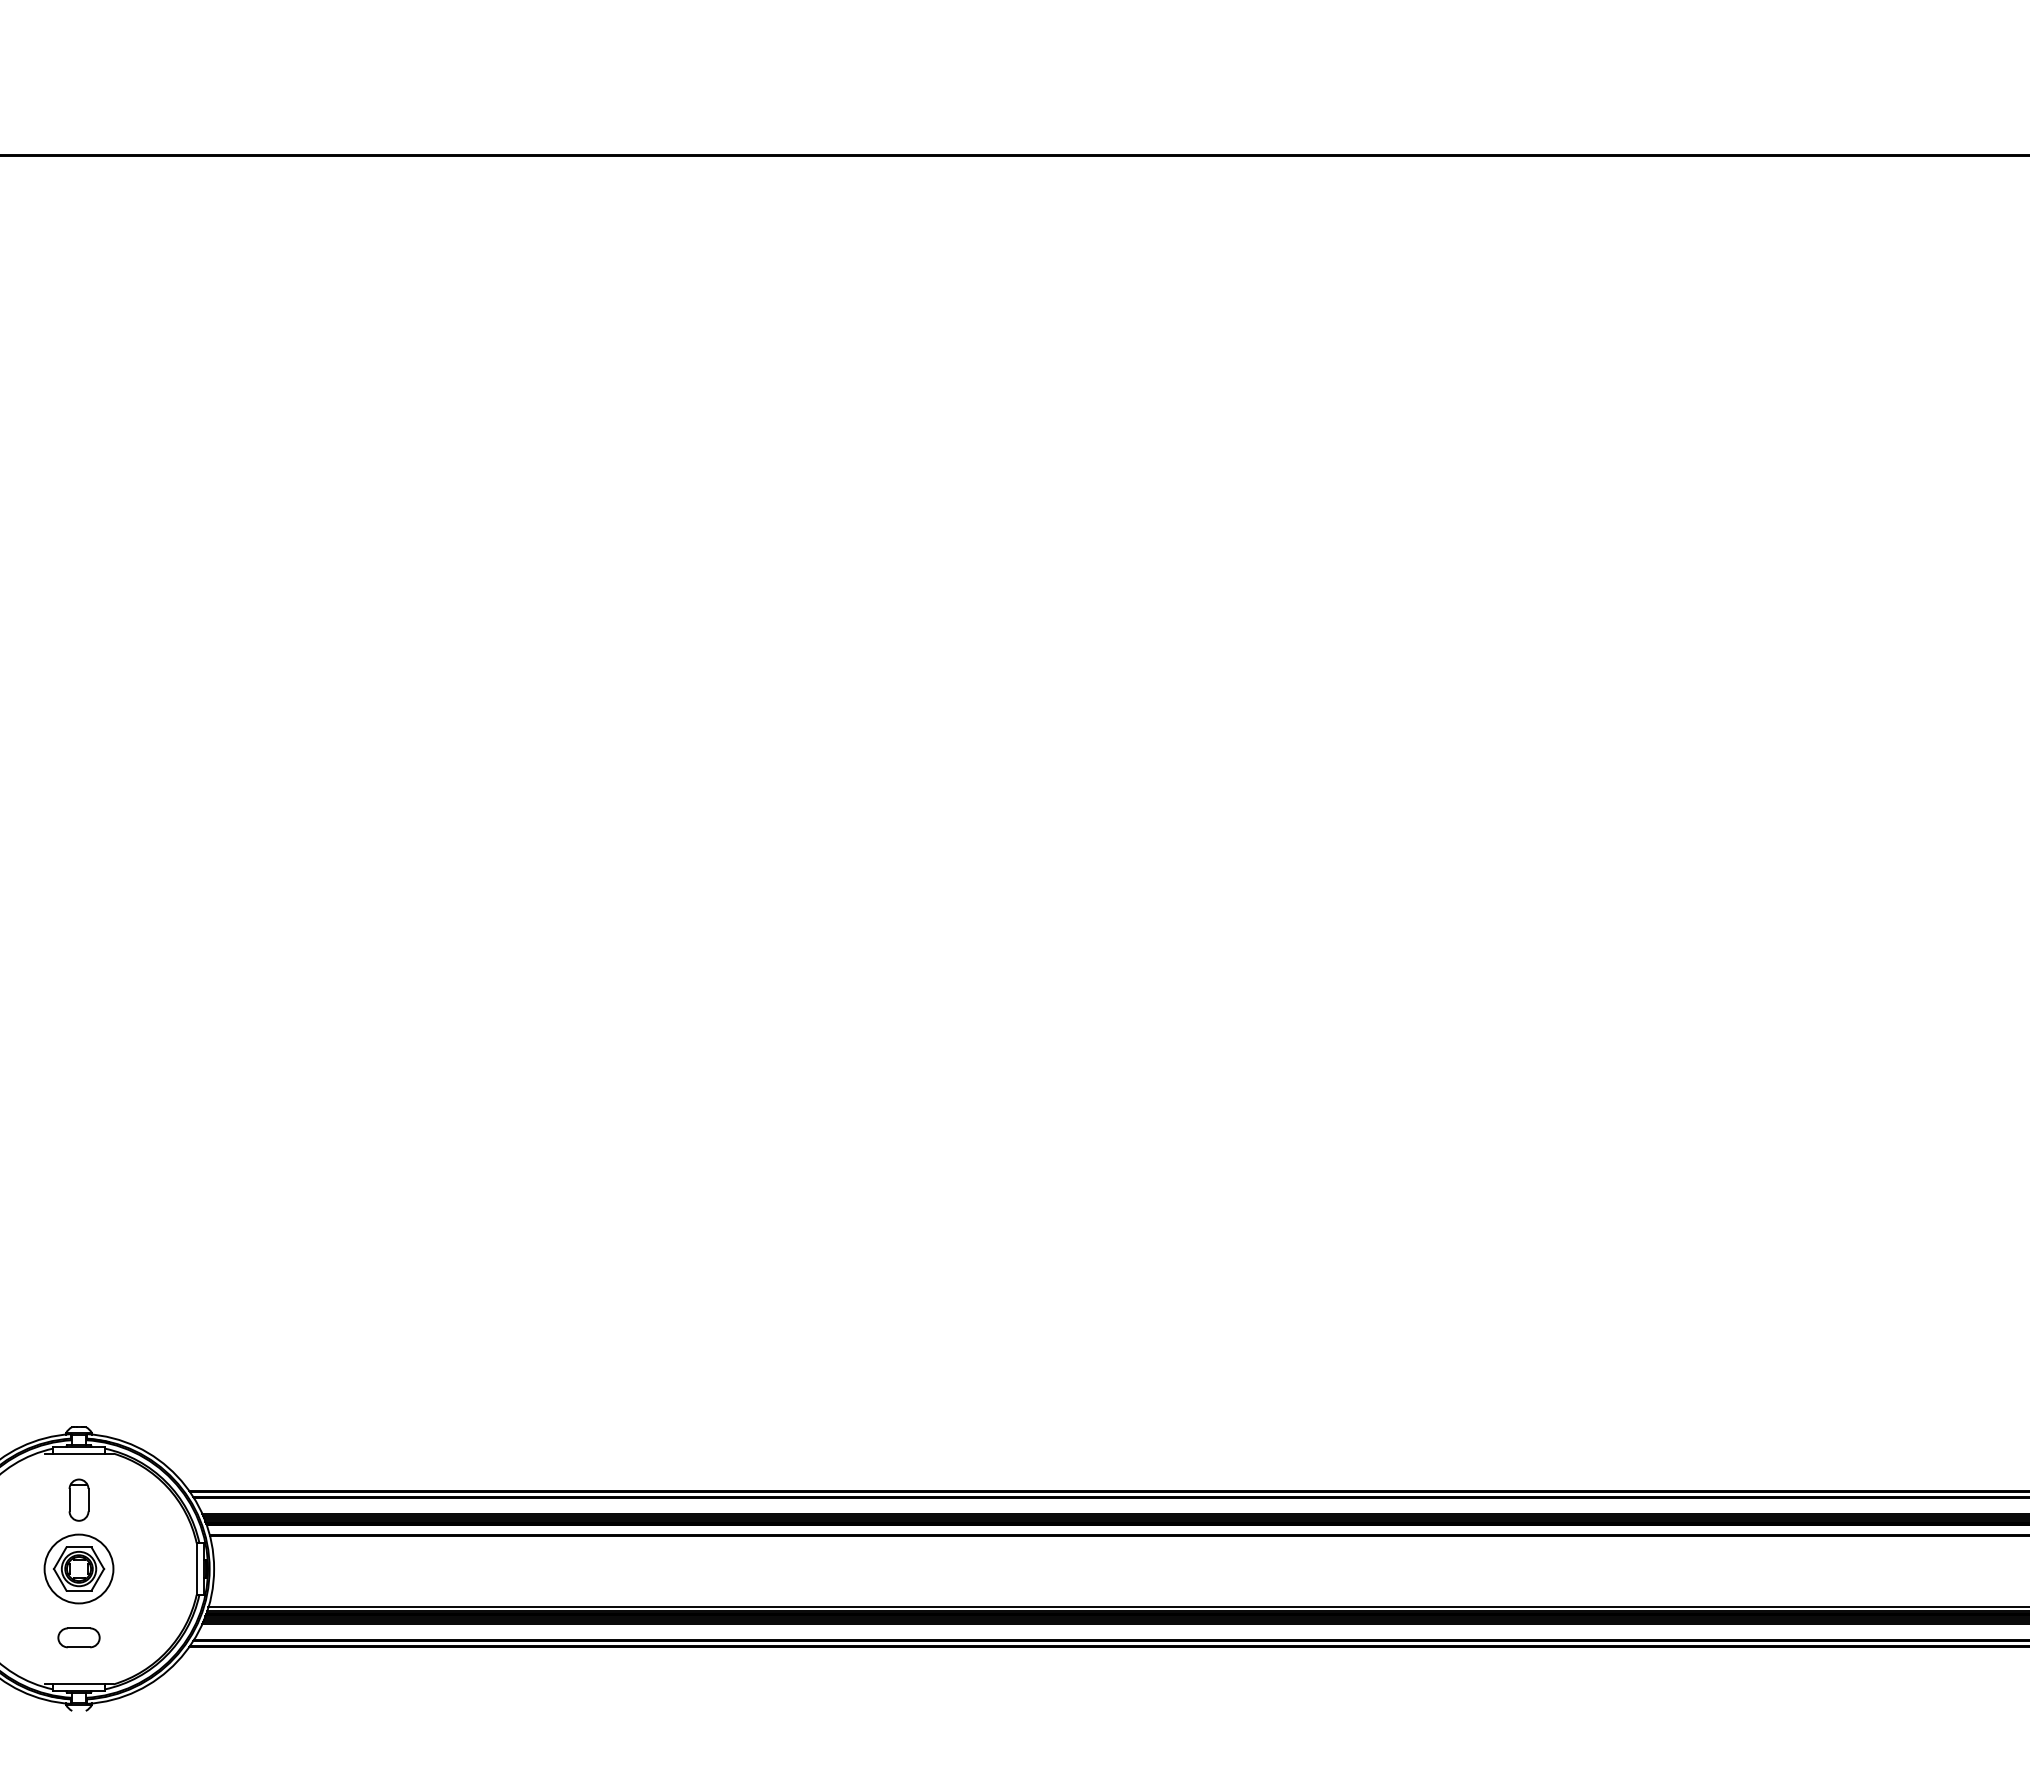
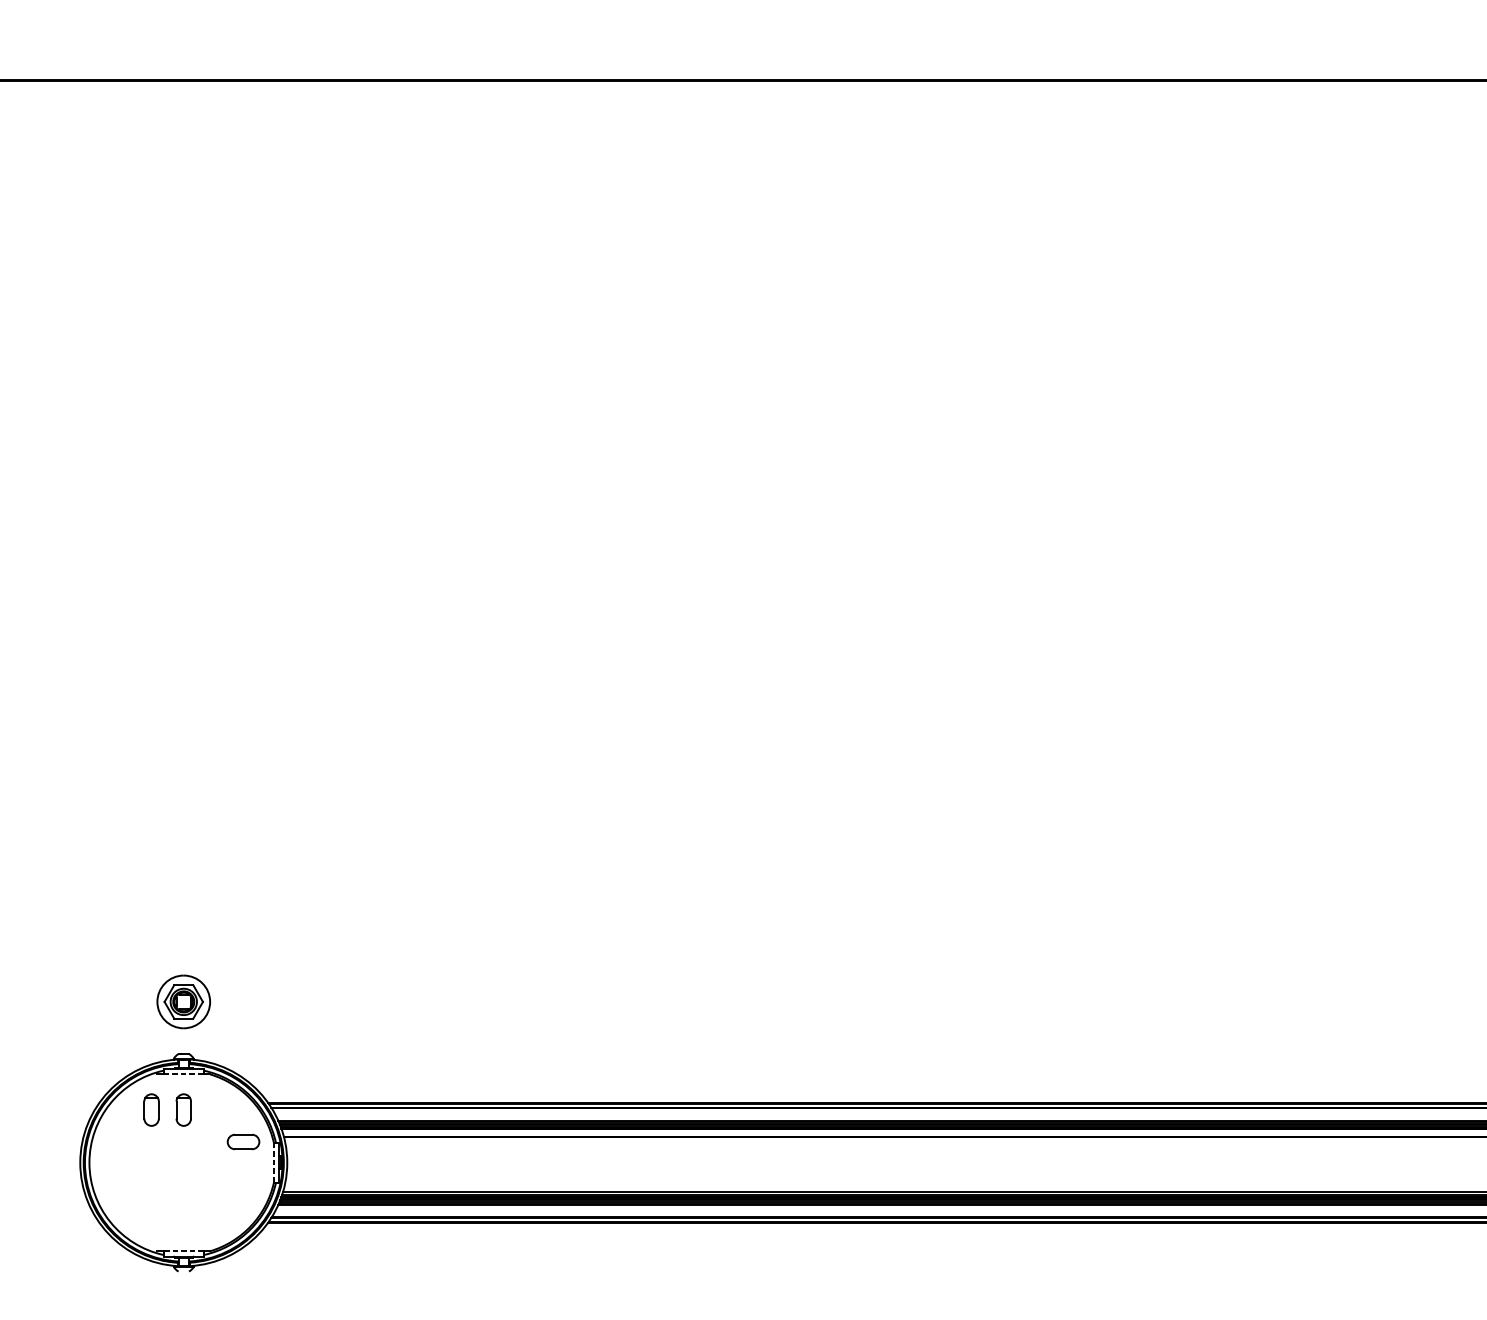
line: (79, 1453) -> (184, 1074), solid -> dashed
part: (36, 1499) -> (151, 1109), added
part: (78, 1568) -> (183, 1001), moved
line: (196, 1569) -> (273, 1163), solid -> dashed
part: (78, 1637) -> (243, 1141), moved
line: (79, 1684) -> (184, 1251), solid -> dashed

